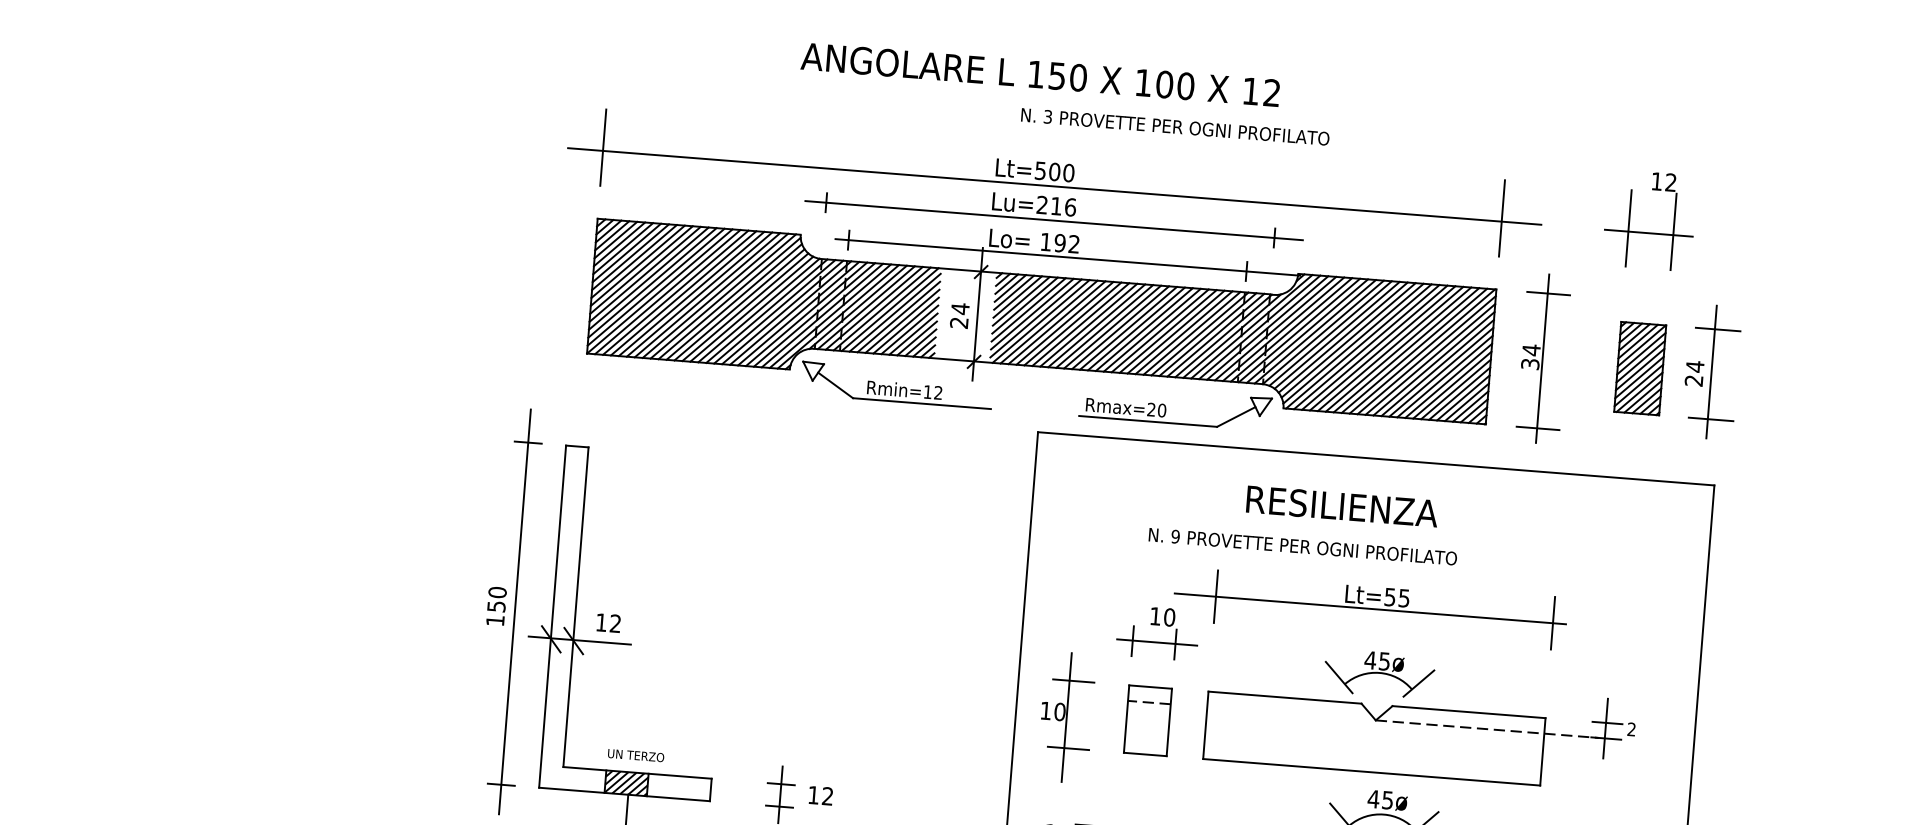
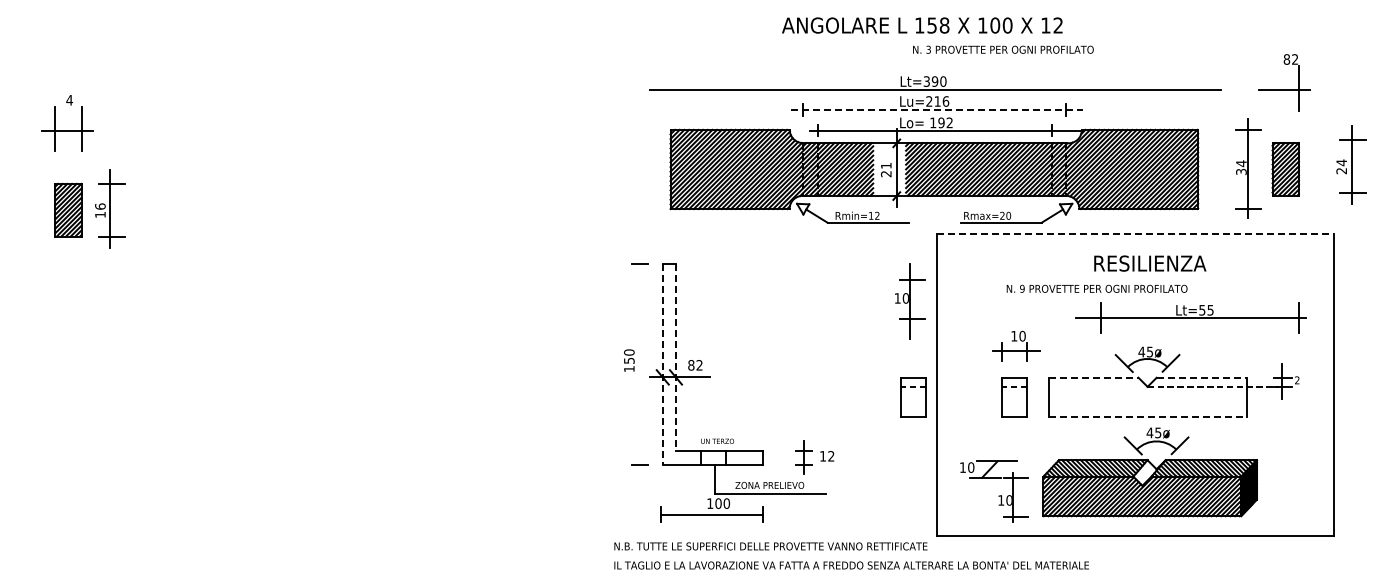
text: (1078, 77) -> (944, 25), 150 -> 158
line: (603, 146) -> (670, 87), removed
text: (1048, 171) -> (931, 81), Lt=500 -> Lt=390
text: (1656, 181) -> (1286, 59), 12 -> 82
line: (1502, 217) -> (1198, 87), removed
line: (1054, 221) -> (937, 110), solid -> dashed
line: (1628, 227) -> (1272, 87), removed
text: (960, 308) -> (886, 165), 24 -> 21
part: (1542, 359) -> (1248, 168), moved
part: (1711, 370) -> (1351, 164), moved
line: (1375, 459) -> (1135, 234), solid -> dashed
text: (1342, 506) -> (1150, 263), moved
line: (575, 607) -> (675, 357), solid -> dashed
part: (1369, 607) -> (1190, 317), moved
line: (515, 610) -> (640, 362), removed
line: (552, 617) -> (662, 364), solid -> dashed
text: (601, 622) -> (691, 365), 12 -> 82
line: (1284, 697) -> (1093, 377), solid -> dashed
part: (975, 707) -> (913, 397), added
line: (1468, 711) -> (1201, 377), solid -> dashed
part: (1067, 717) -> (910, 301), moved
line: (1371, 772) -> (1147, 417), solid -> dashed
hatch: (625, 782) -> (712, 457), removed

